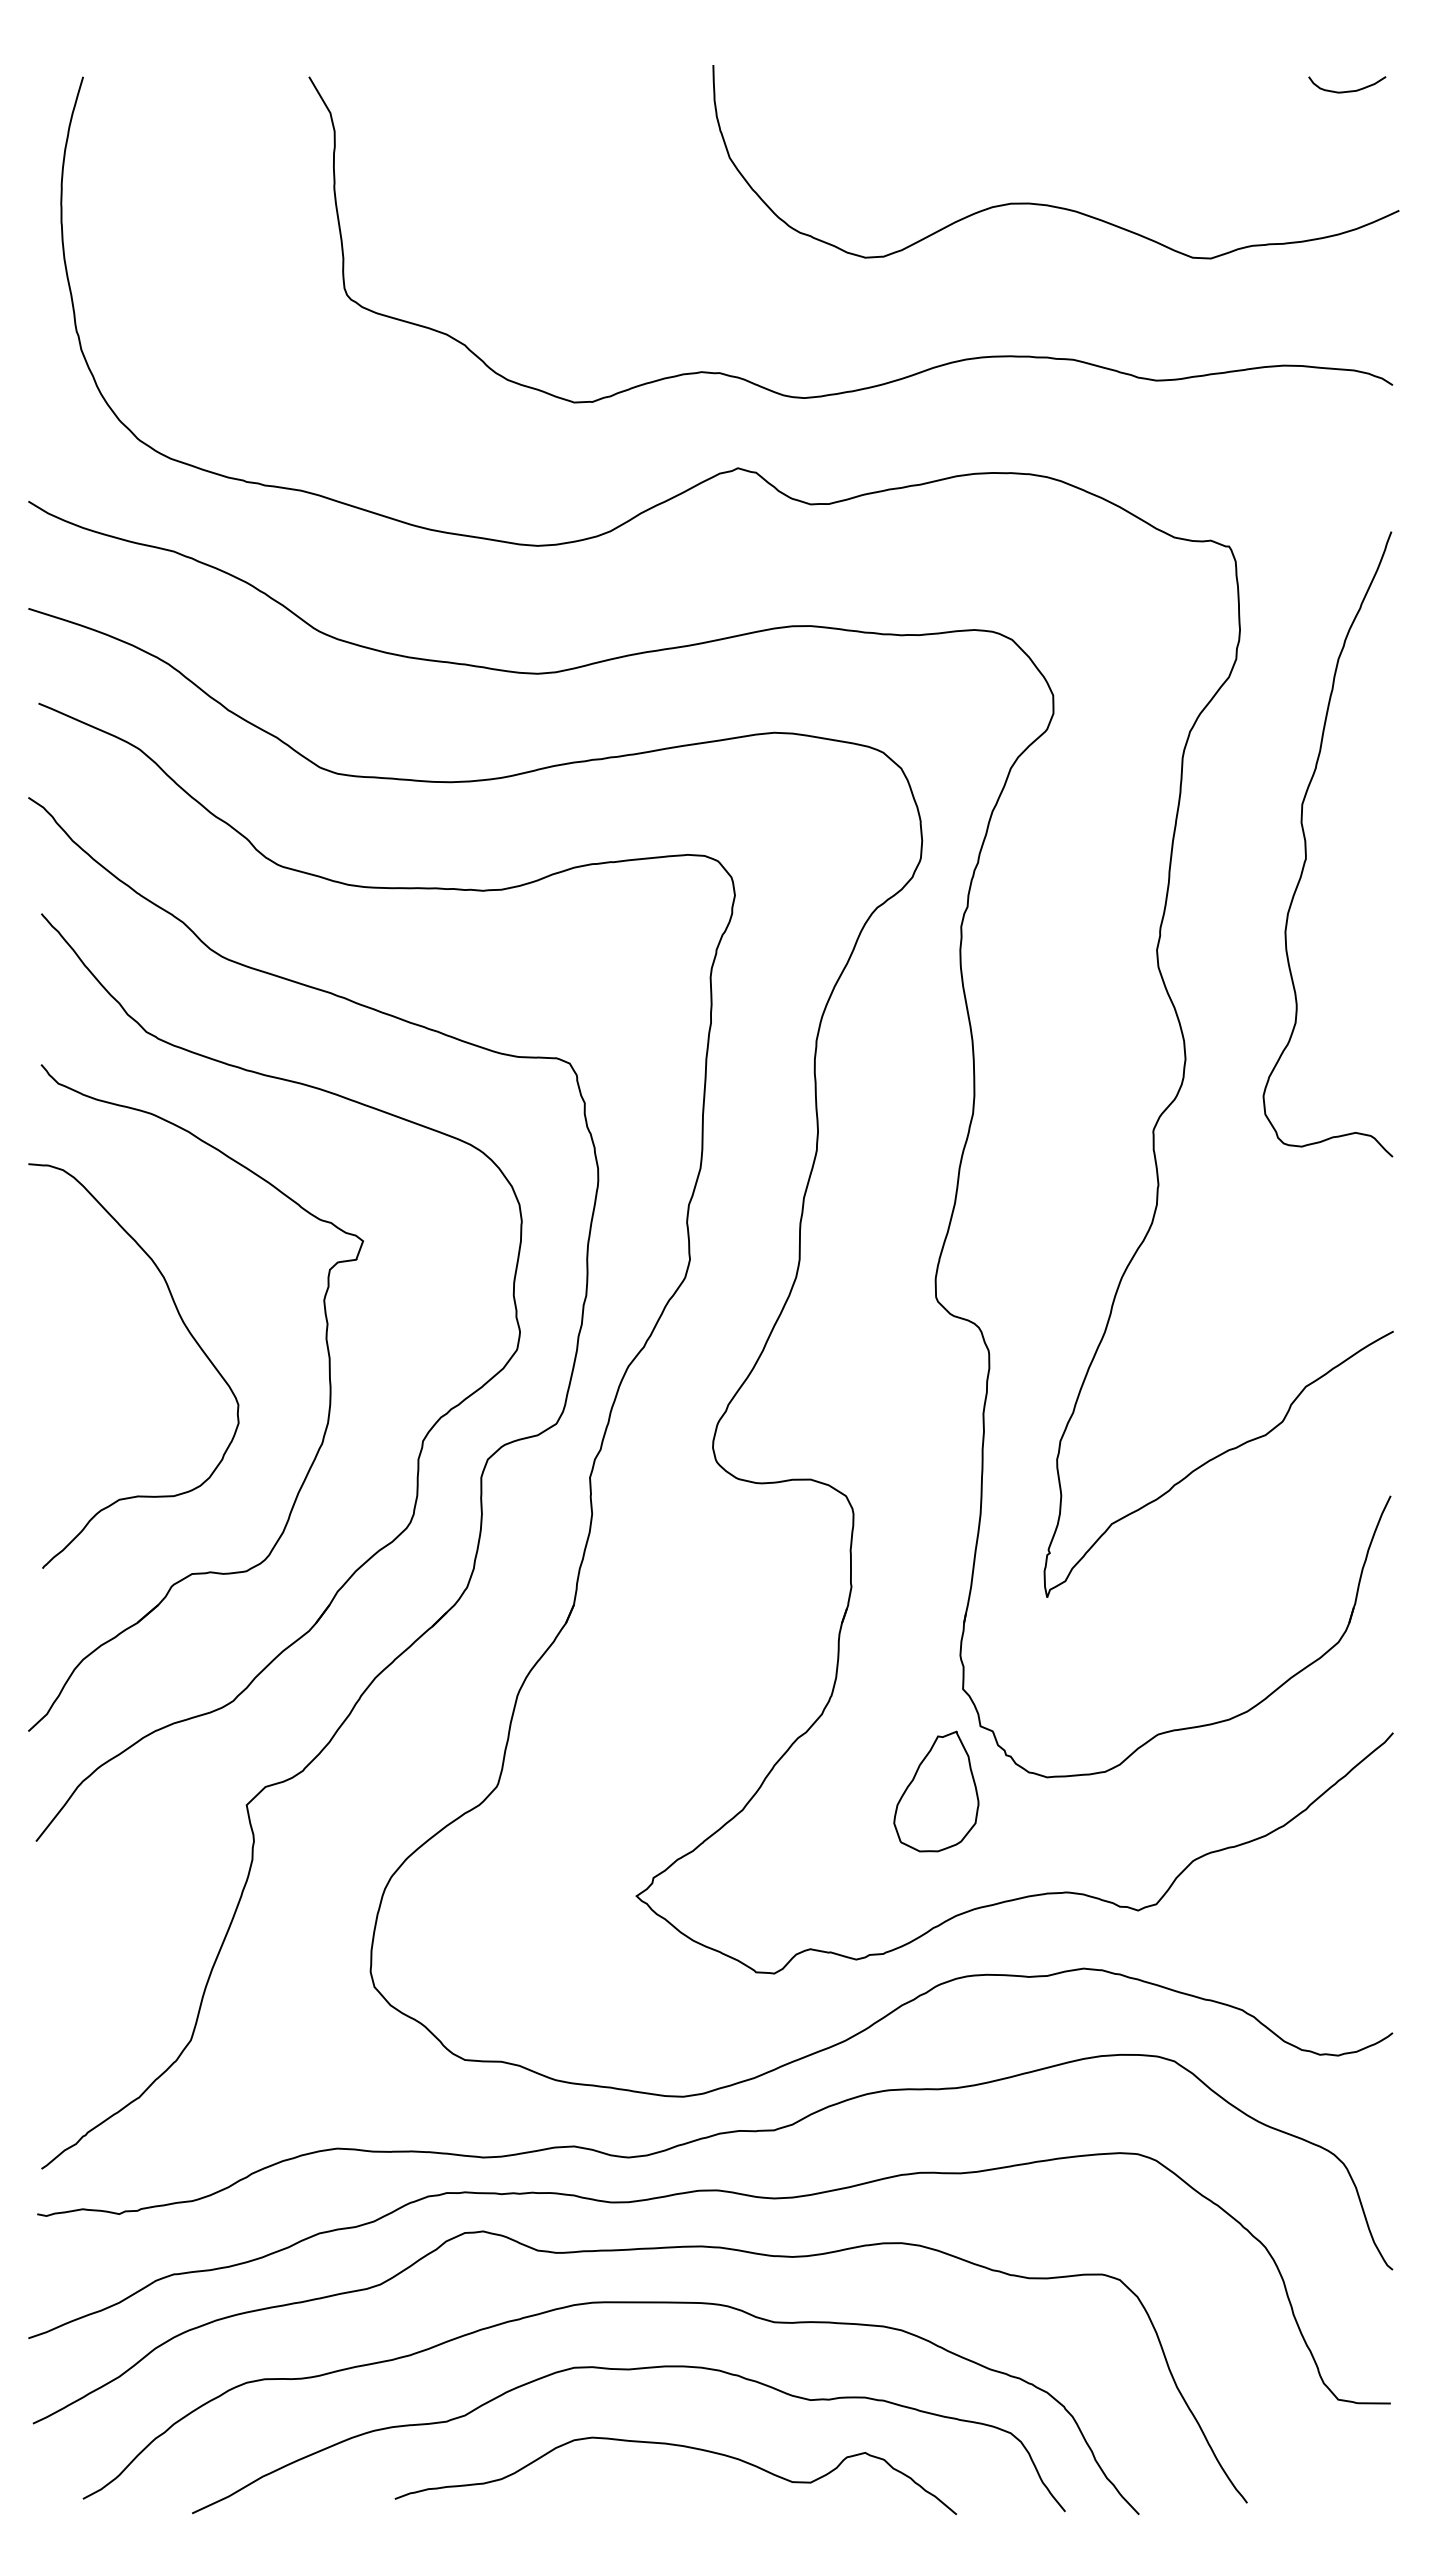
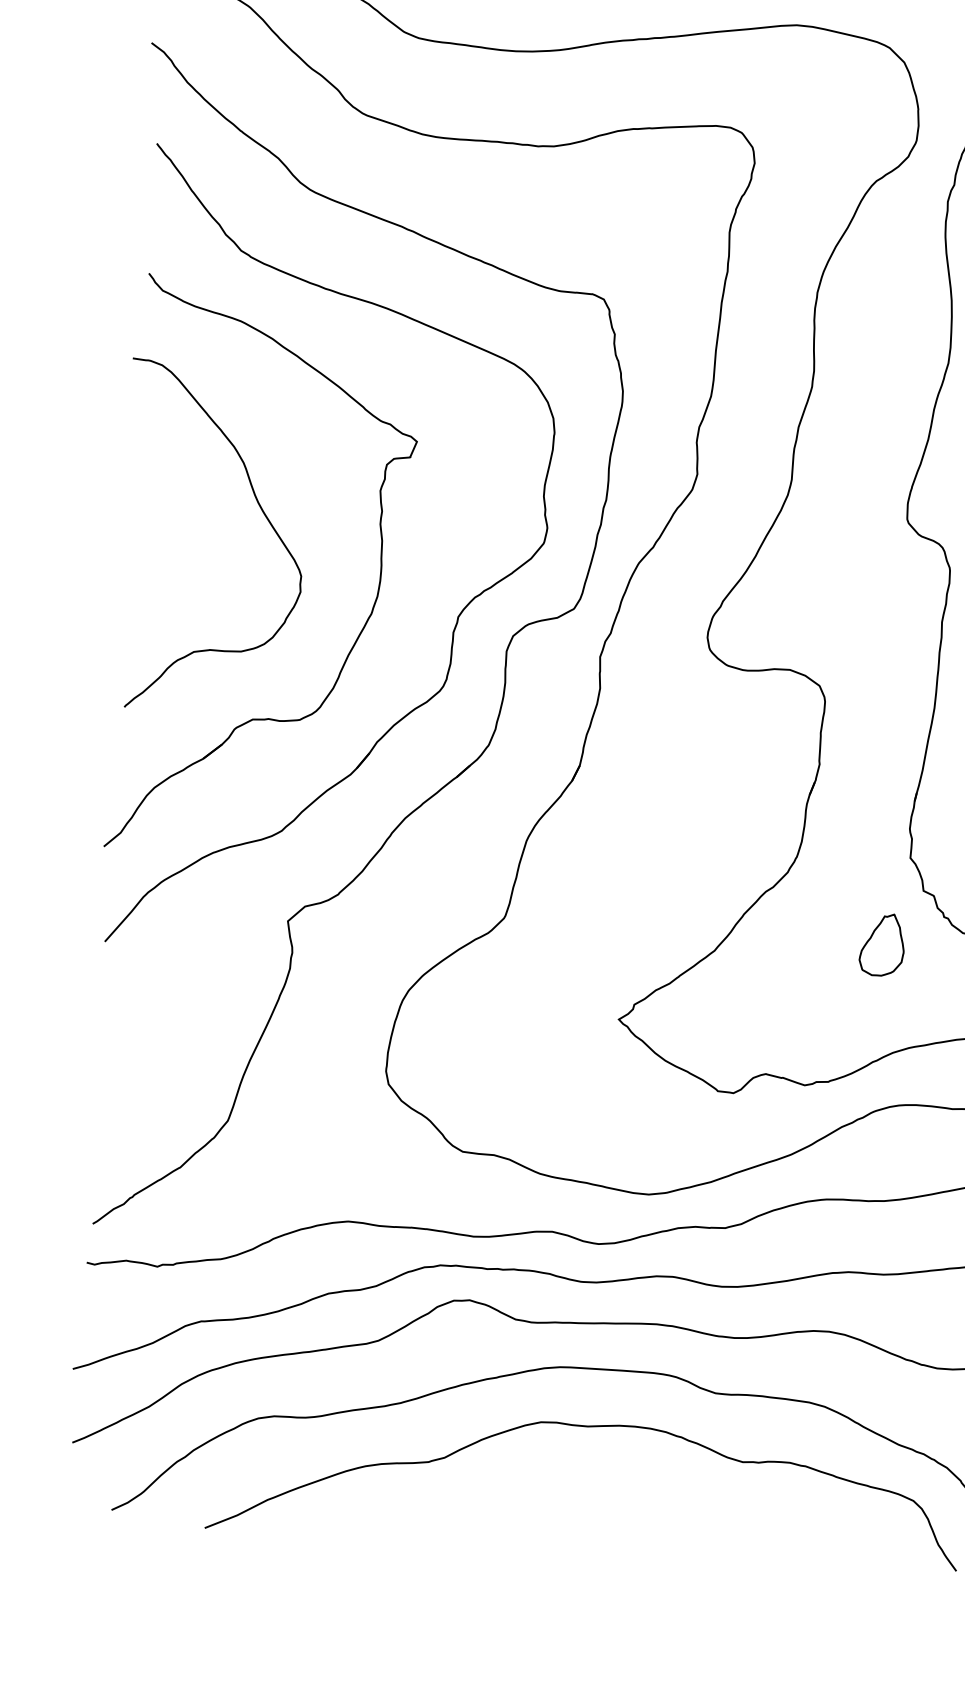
part: (936, 1791) -> (882, 944), size x0.6
curve: (677, 2446) -> (625, 1495), removed

